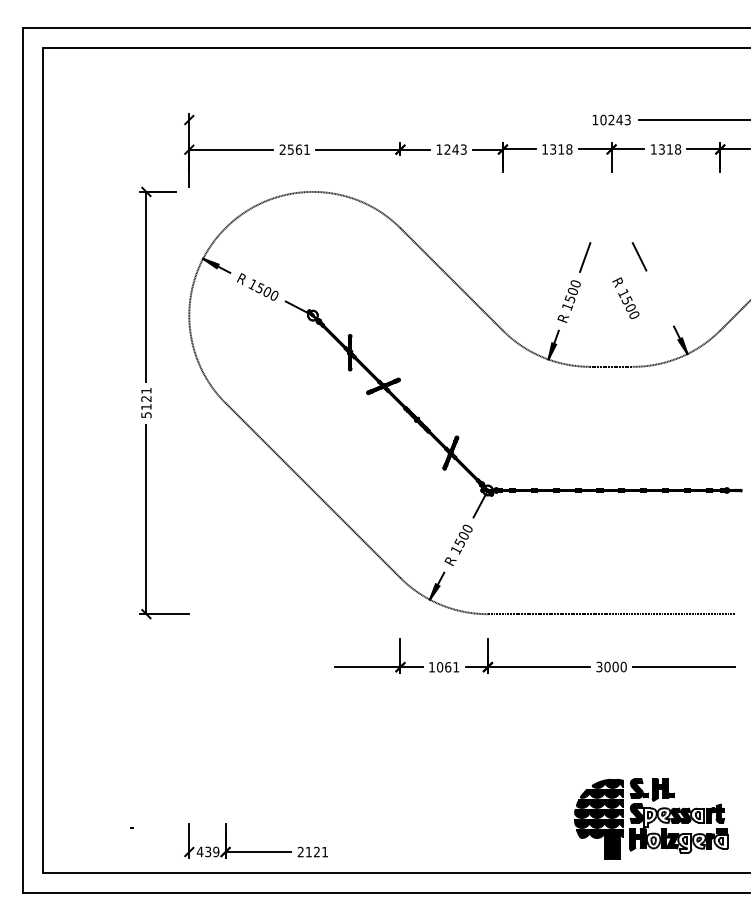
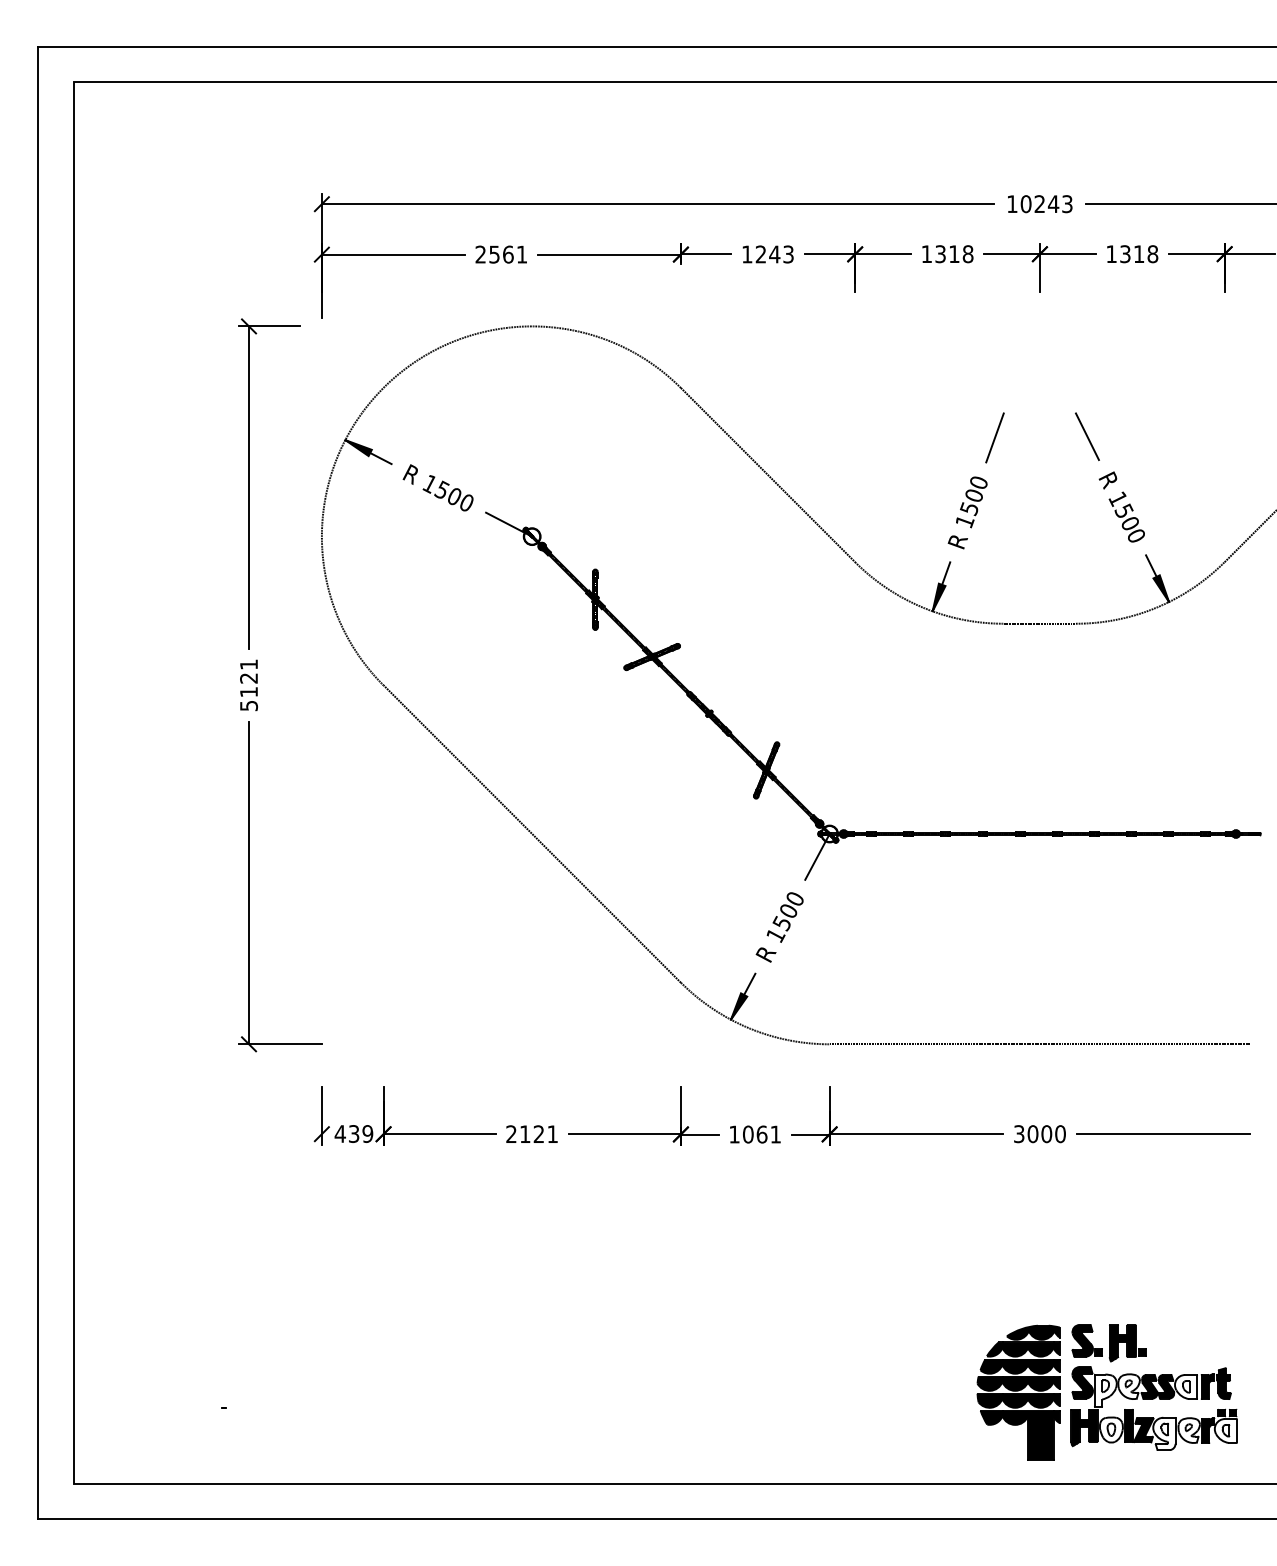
line: (386, 120) -> (657, 204), added
text: (625, 297) -> (1121, 505), moved
part: (255, 851) -> (434, 1133), moved

